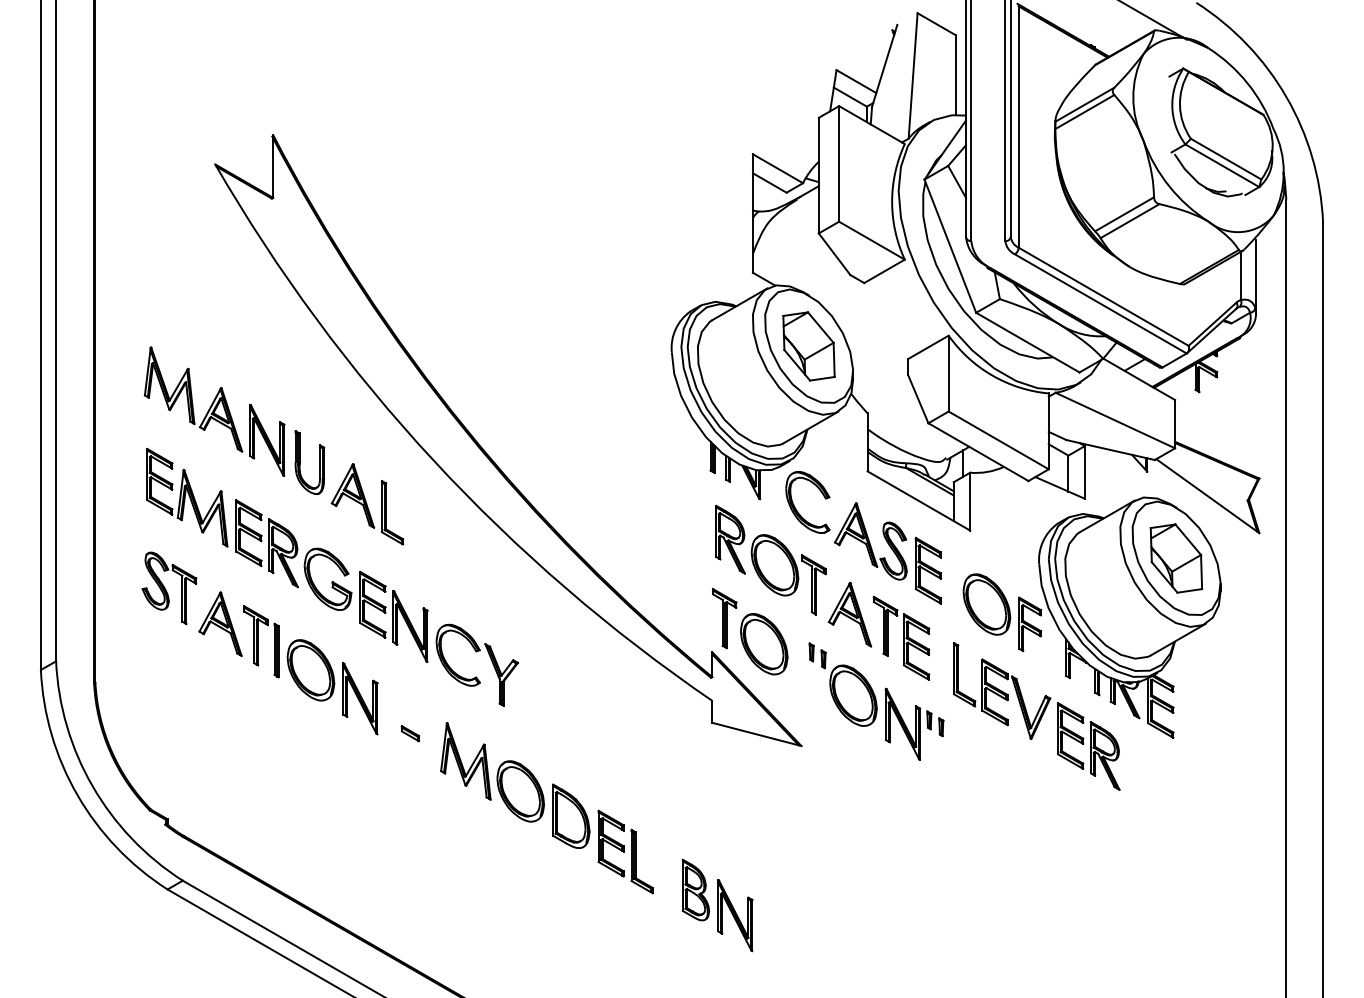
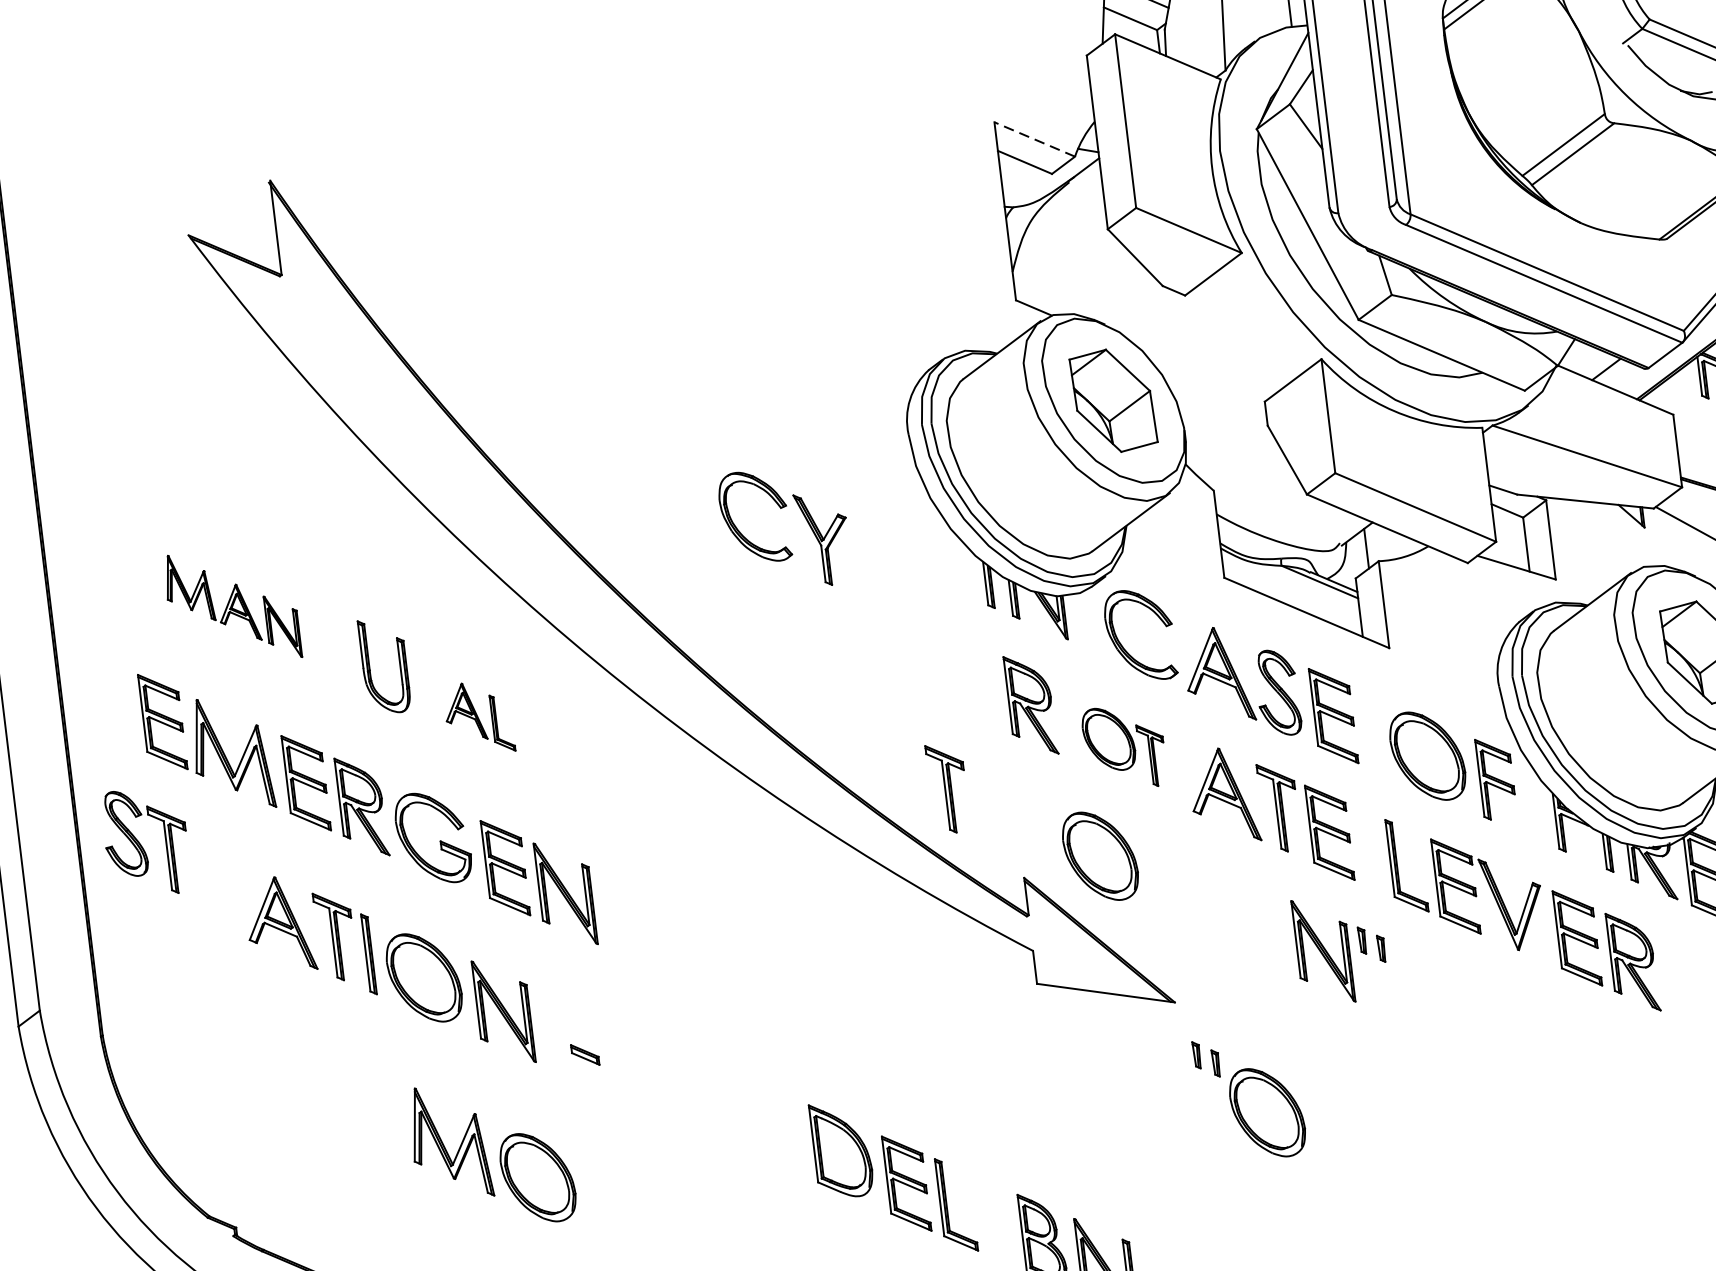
line: (778, 168) -> (1035, 139), solid -> dashed
part: (214, 411) -> (232, 606), size x0.6
part: (367, 504) -> (479, 718), size x0.6
part: (788, 574) -> (1124, 747), size x0.7
part: (169, 588) -> (146, 842), moved
part: (724, 618) -> (947, 788), moved
part: (476, 652) -> (781, 509), moved
part: (842, 684) -> (1249, 1097), moved
part: (492, 772) -> (492, 1154), moved

